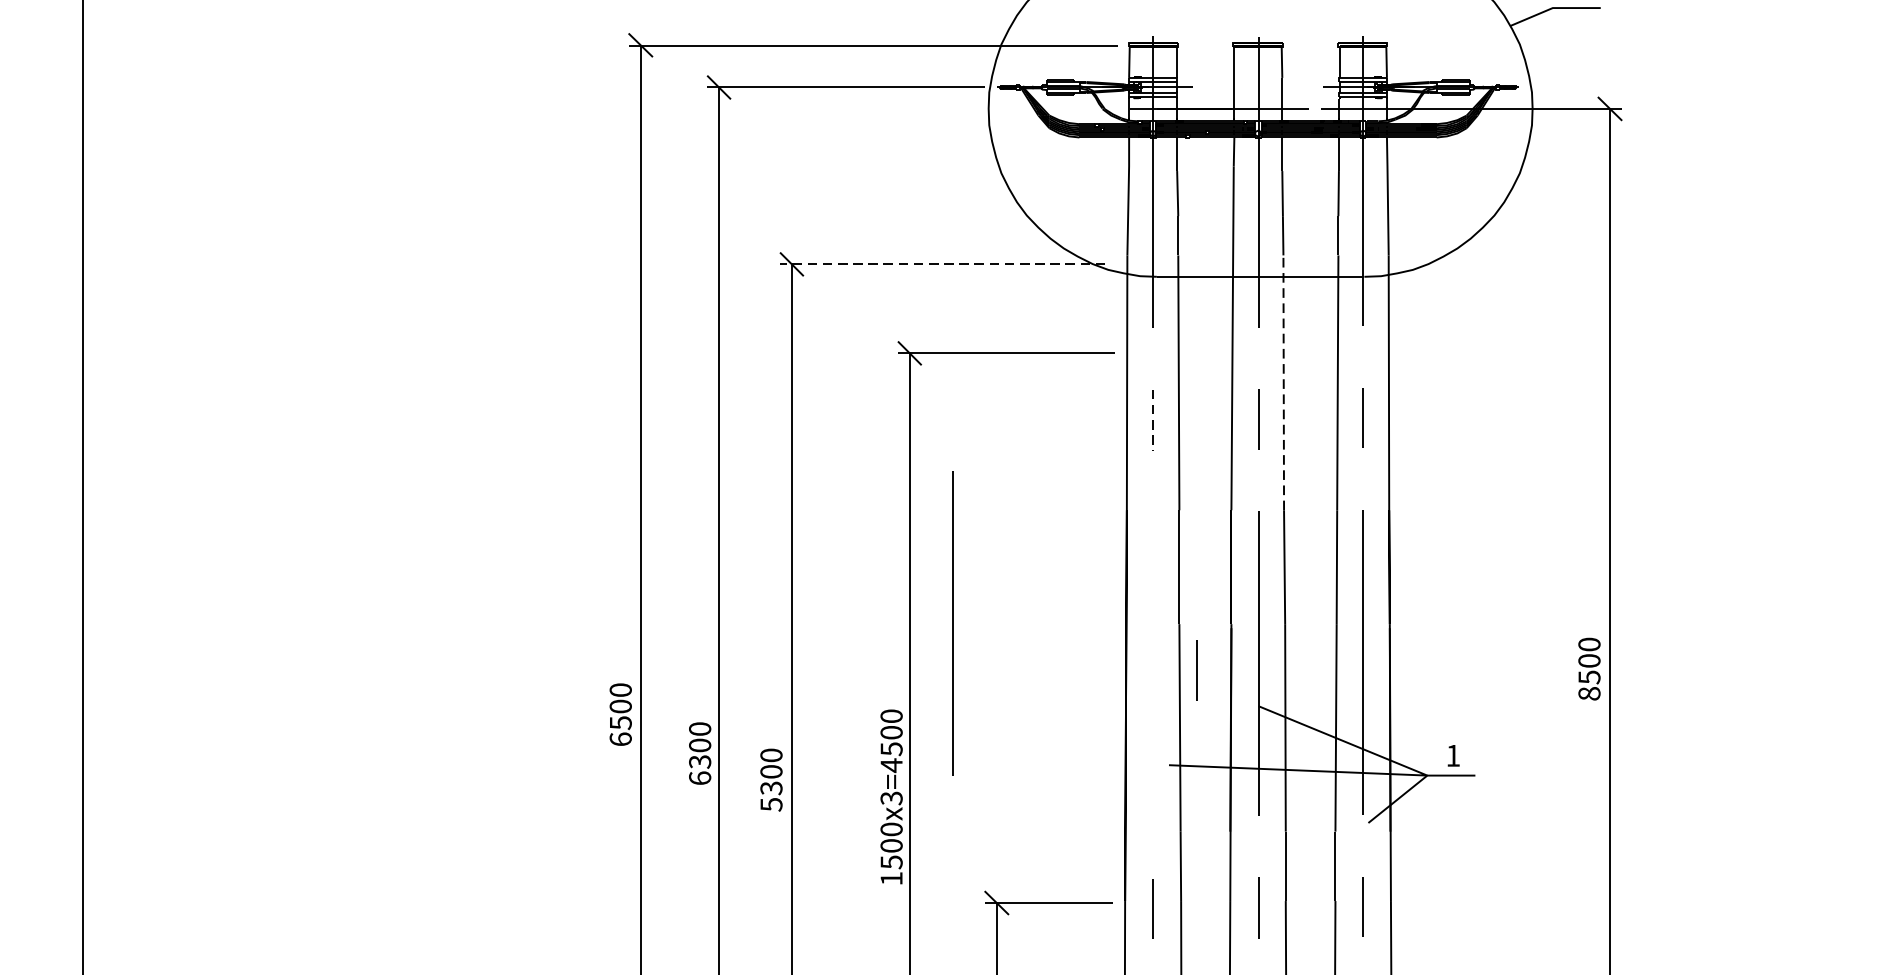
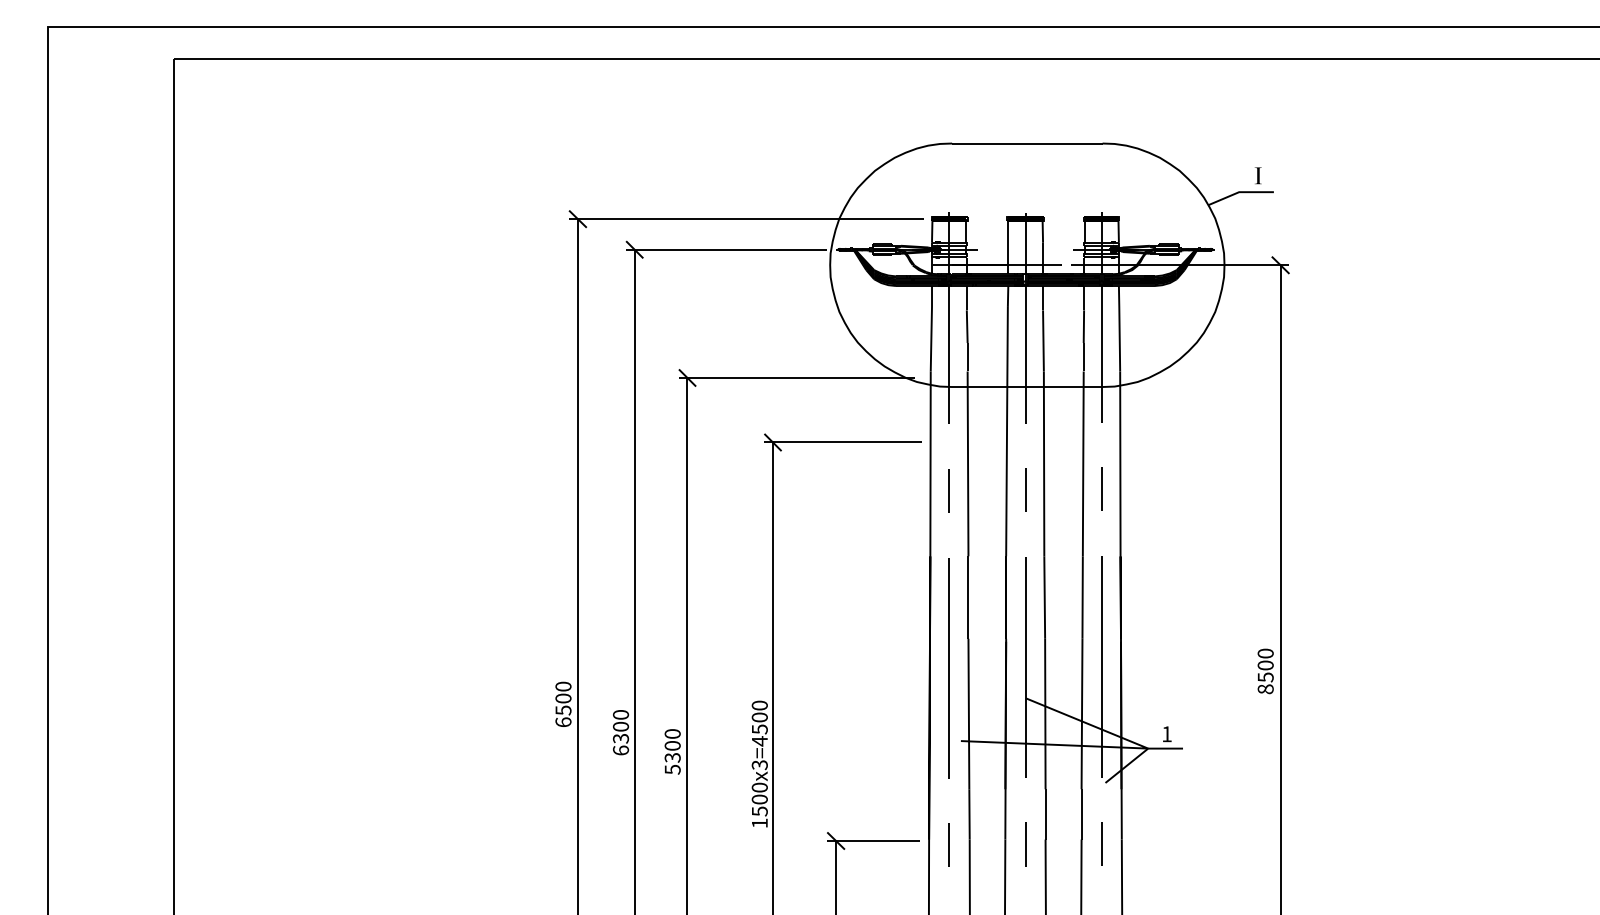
line: (942, 263) -> (796, 377), dashed -> solid
line: (1284, 382) -> (1044, 463), dashed -> solid
line: (1153, 420) -> (949, 491), dashed -> solid
line: (951, 623) -> (948, 668), moved
line: (1196, 669) -> (980, 671), removed

